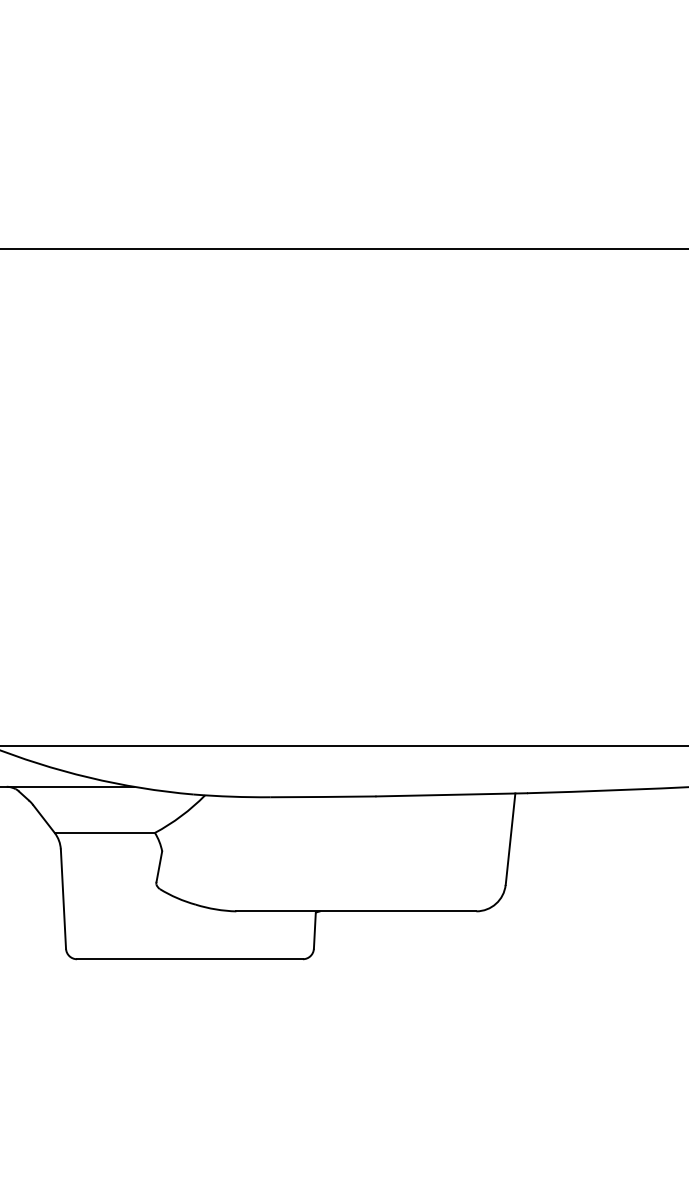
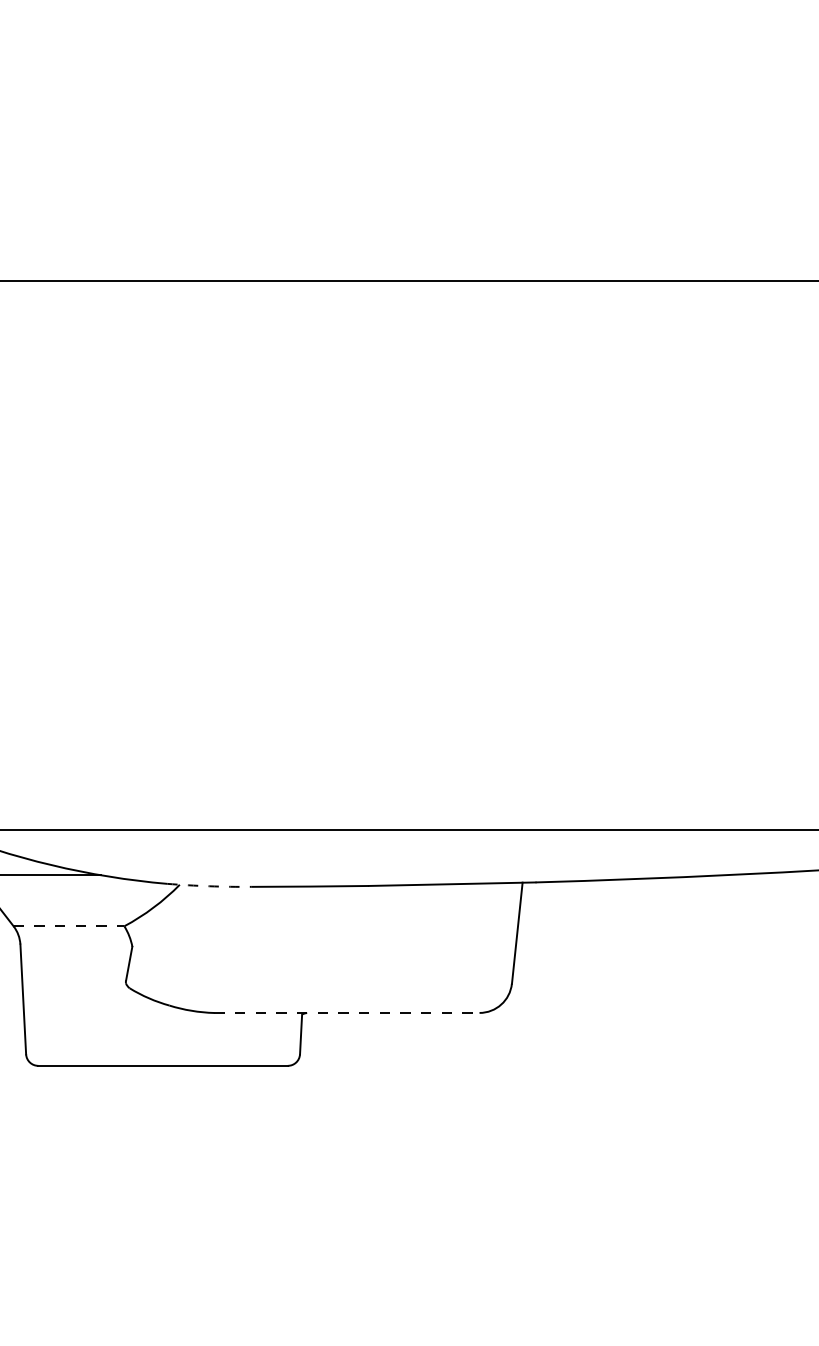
arc: (231, 796) -> (209, 886), solid -> dashed
line: (105, 833) -> (69, 926), solid -> dashed
line: (356, 910) -> (347, 1012), solid -> dashed

